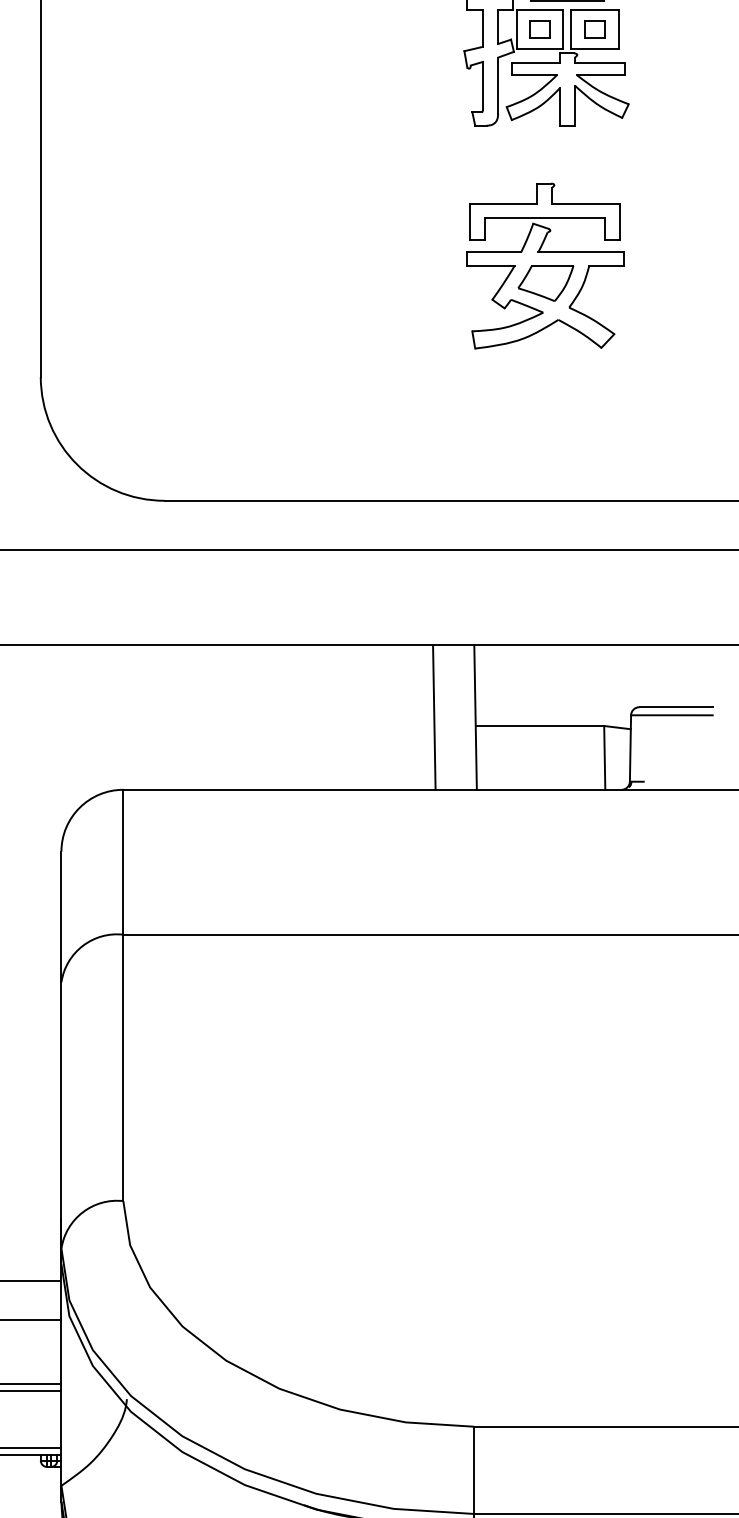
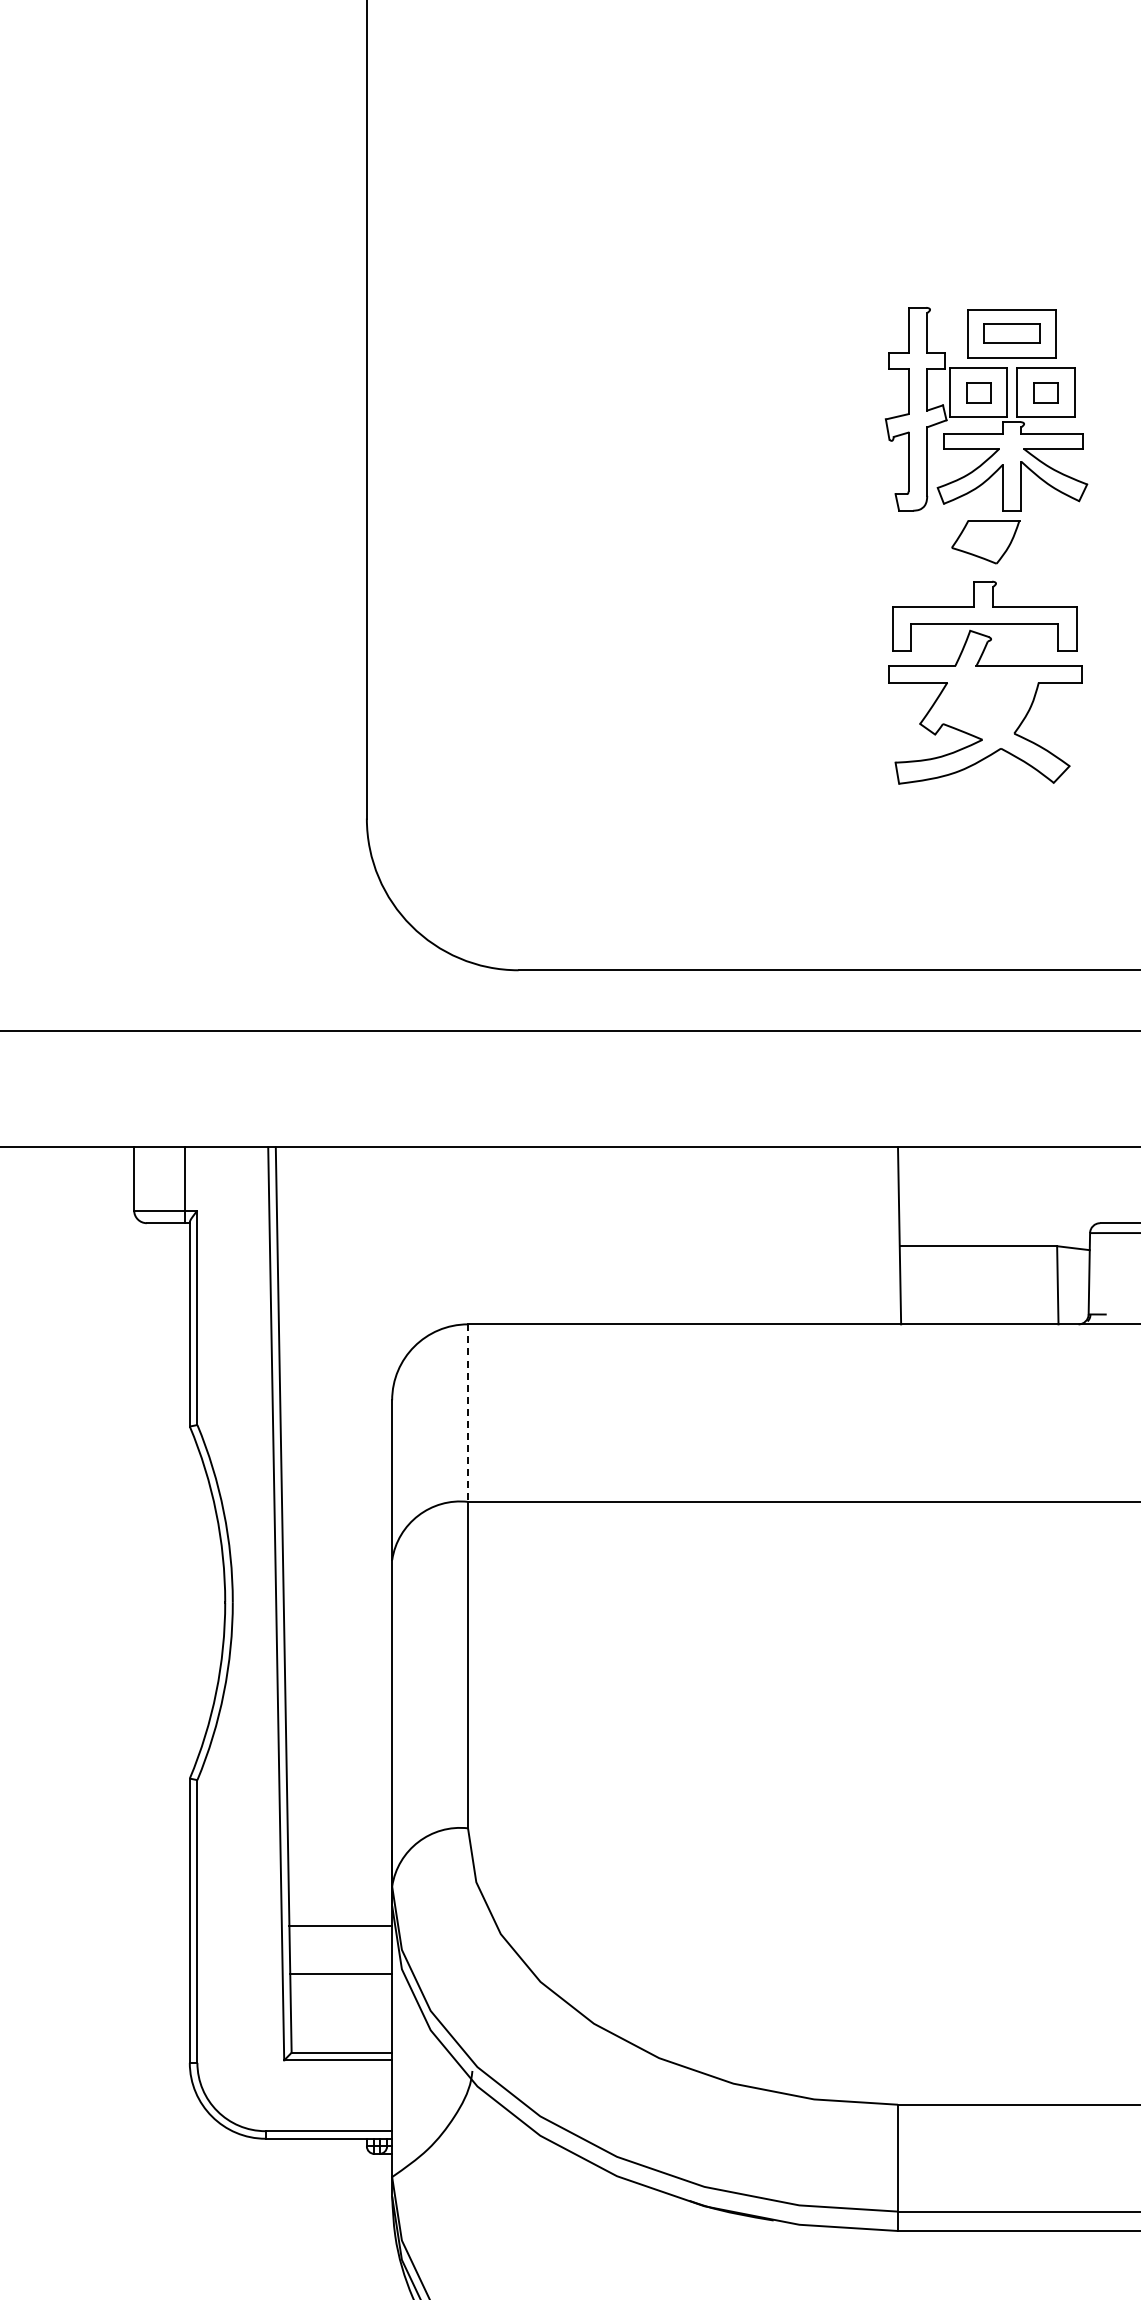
part: (545, 283) -> (985, 542), moved
line: (433, 717) -> (848, 1235), removed
line: (123, 862) -> (468, 1413), solid -> dashed

